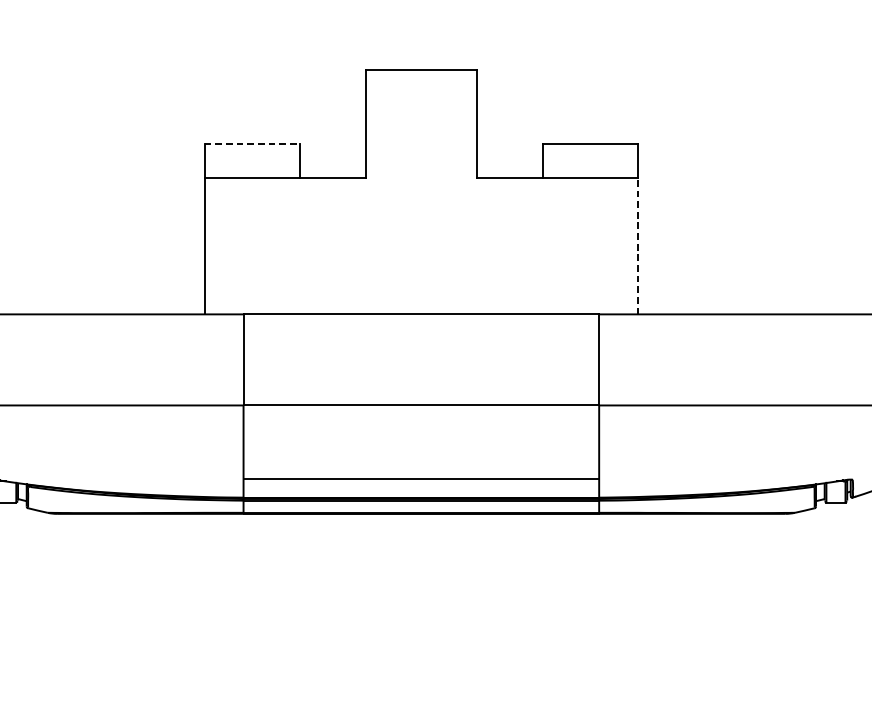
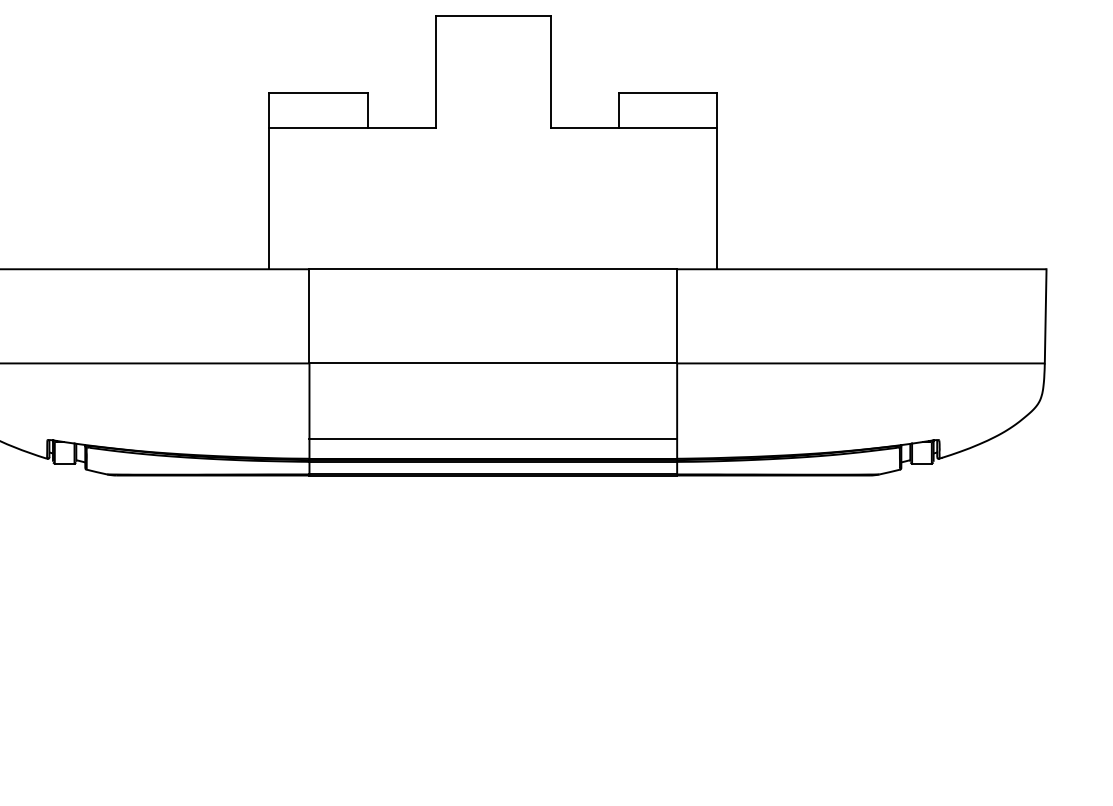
line: (252, 143) -> (318, 92), dashed -> solid
line: (638, 245) -> (717, 198), dashed -> solid

